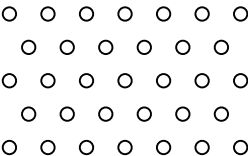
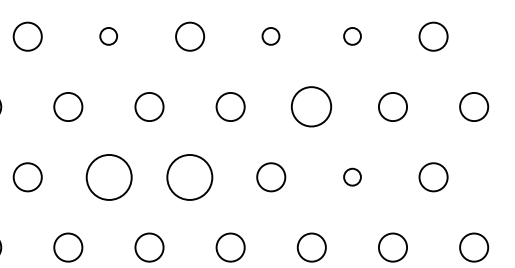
circle: (66, 46) -> (107, 34), size x0.6
circle: (143, 46) -> (269, 34), size x0.6
circle: (182, 46) -> (351, 34), size x0.6
circle: (163, 80) -> (311, 106), size x1.4
circle: (66, 113) -> (107, 175), size x1.6
circle: (105, 113) -> (189, 175), size x1.6
circle: (182, 113) -> (351, 175), size x0.6

